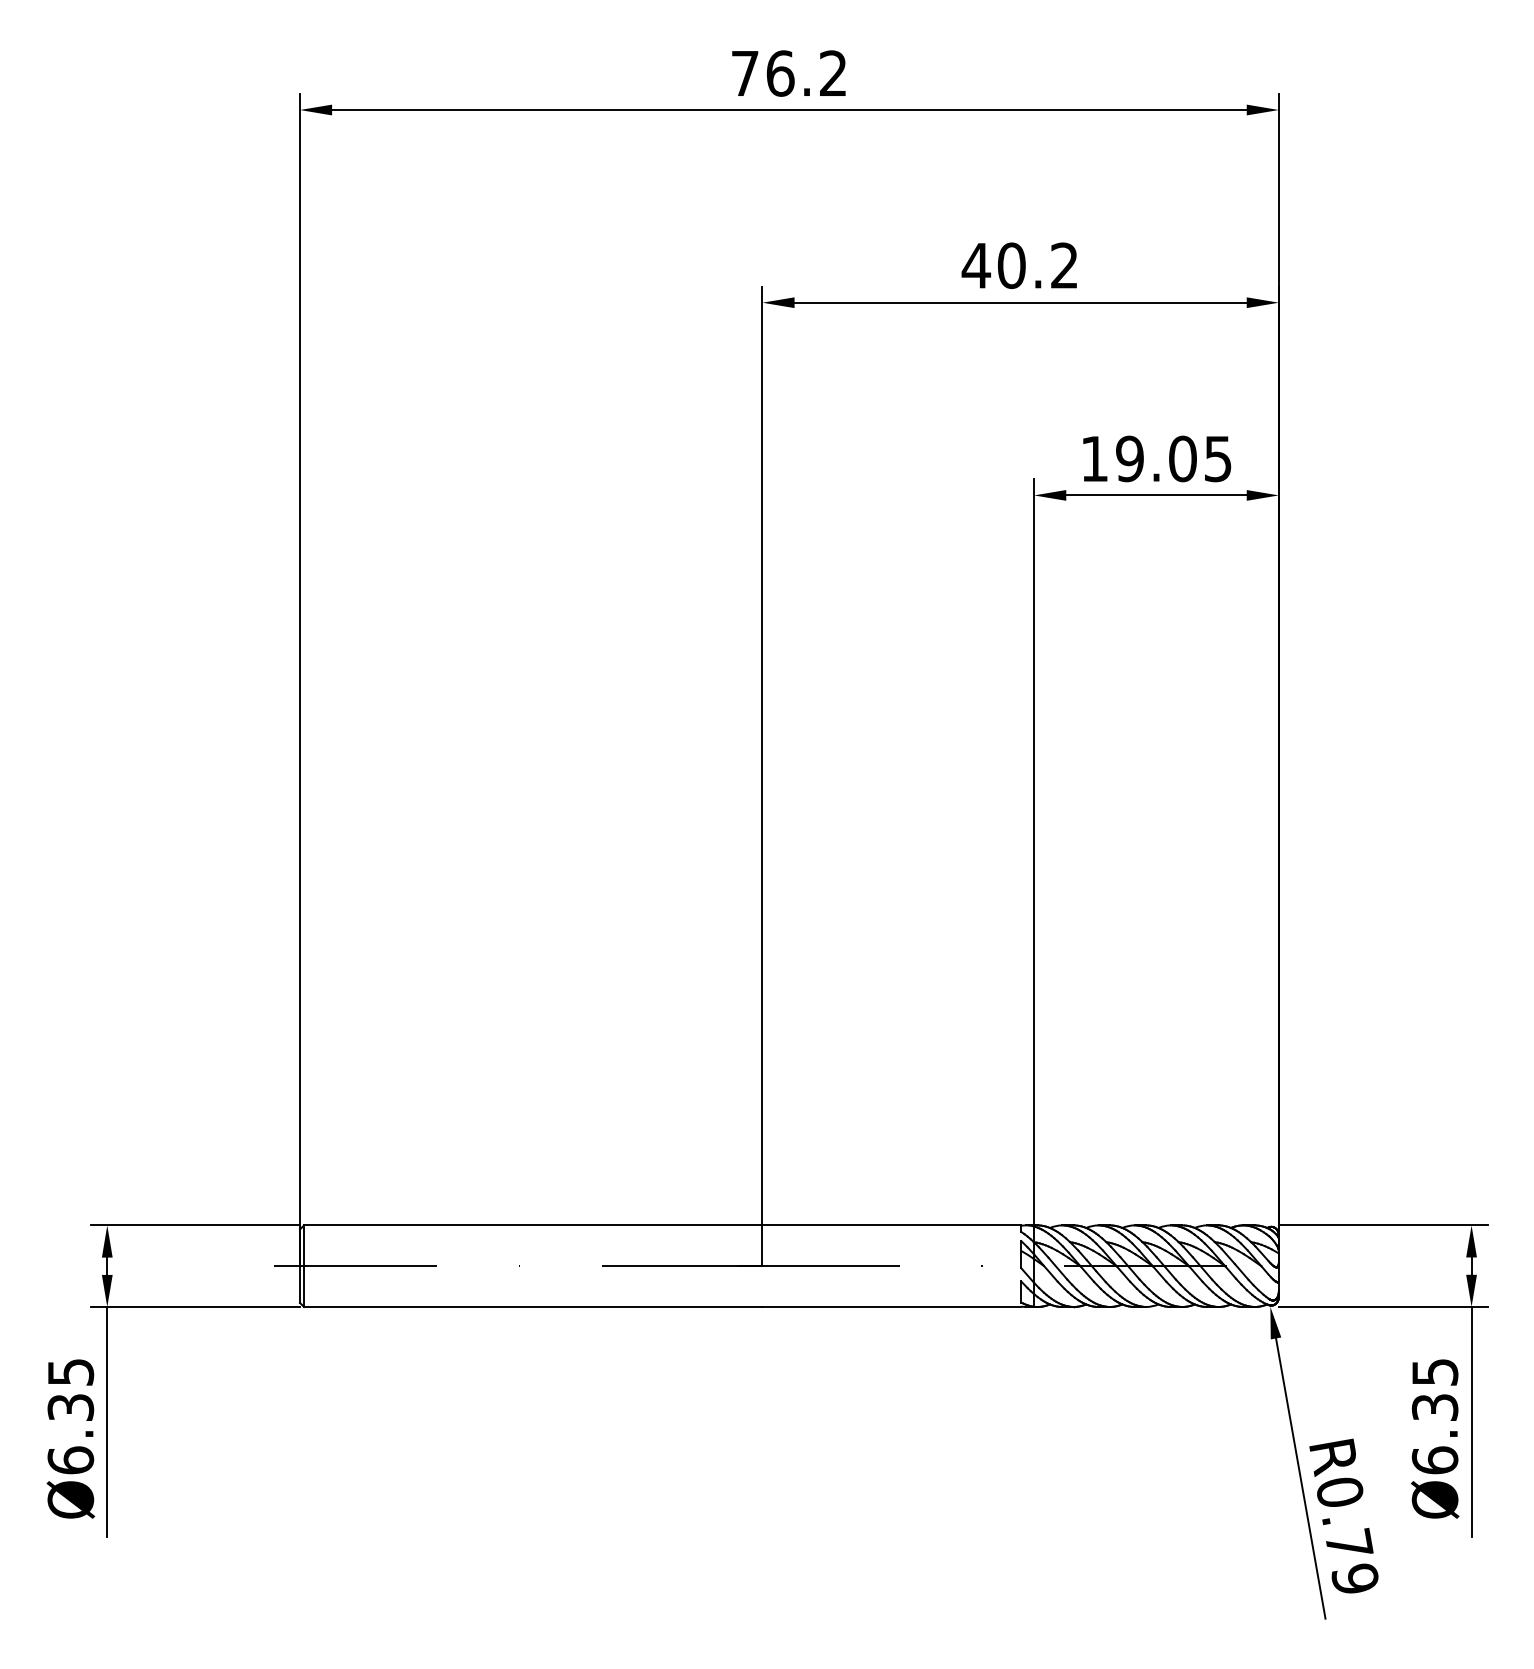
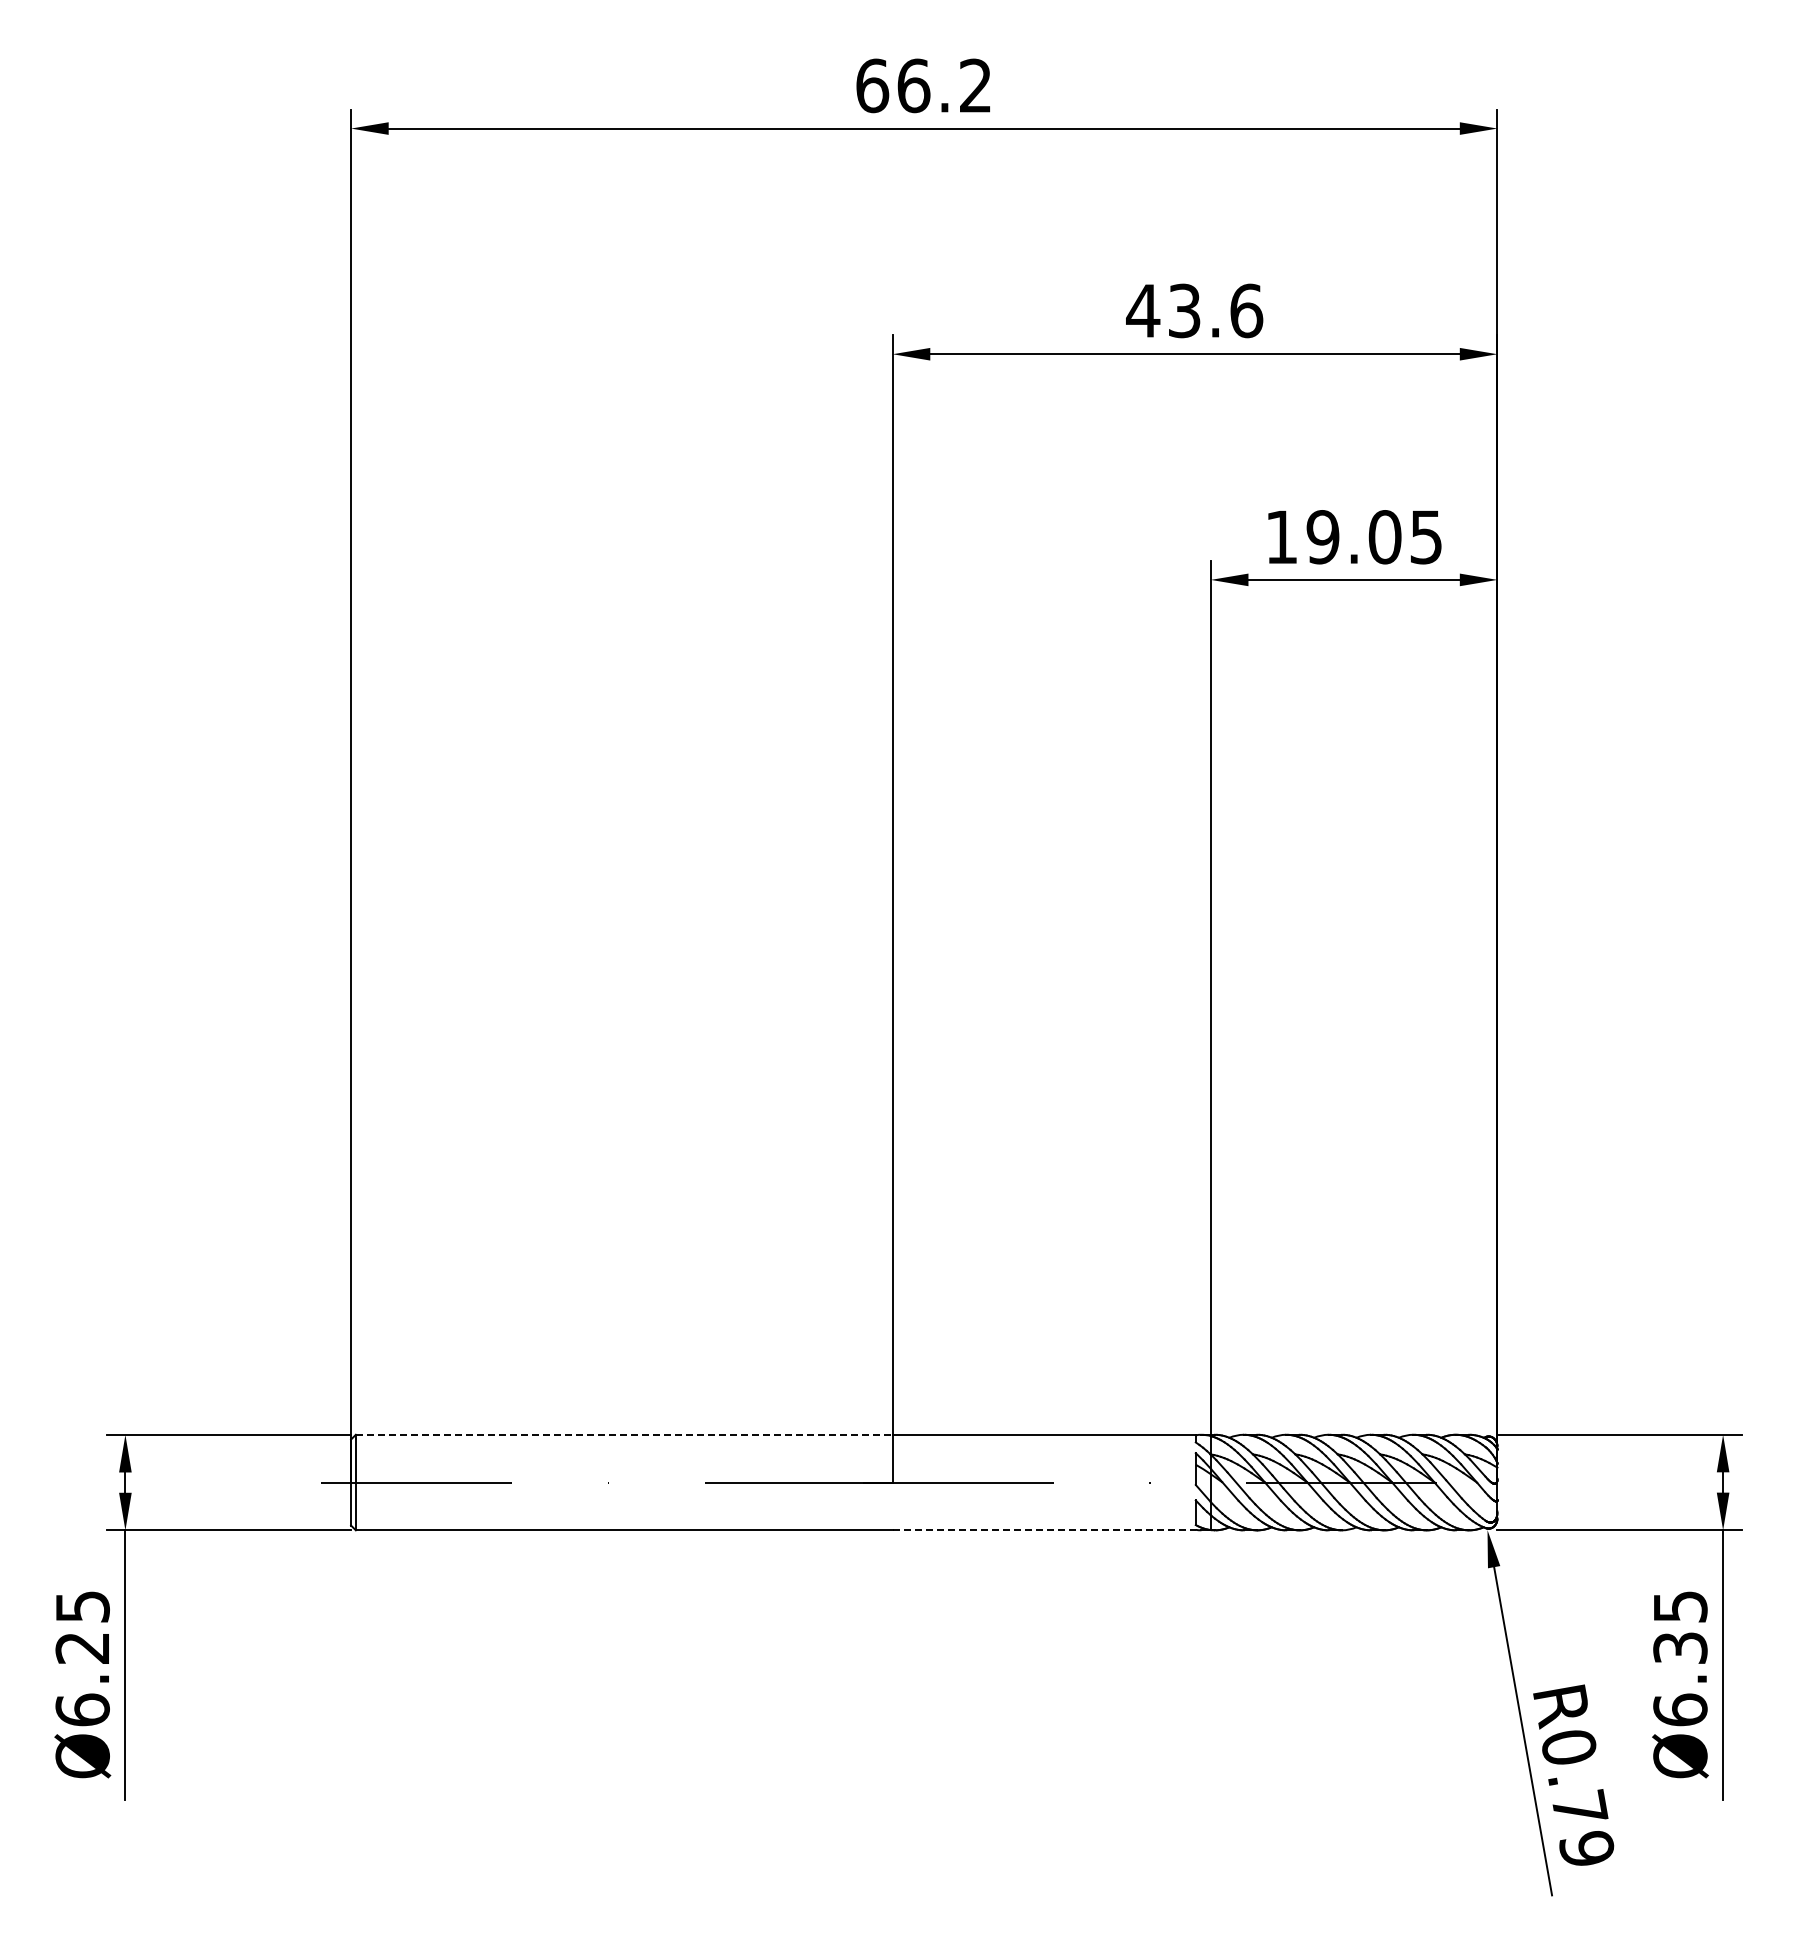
text: (745, 73) -> (872, 85), 76.2 -> 66.2
text: (1038, 265) -> (1215, 310), 40.2 -> 43.6
line: (533, 1225) -> (624, 1434), solid -> dashed
line: (892, 1307) -> (1044, 1530), solid -> dashed
text: (70, 1407) -> (82, 1647), Ø6.35 -> Ø6.25

